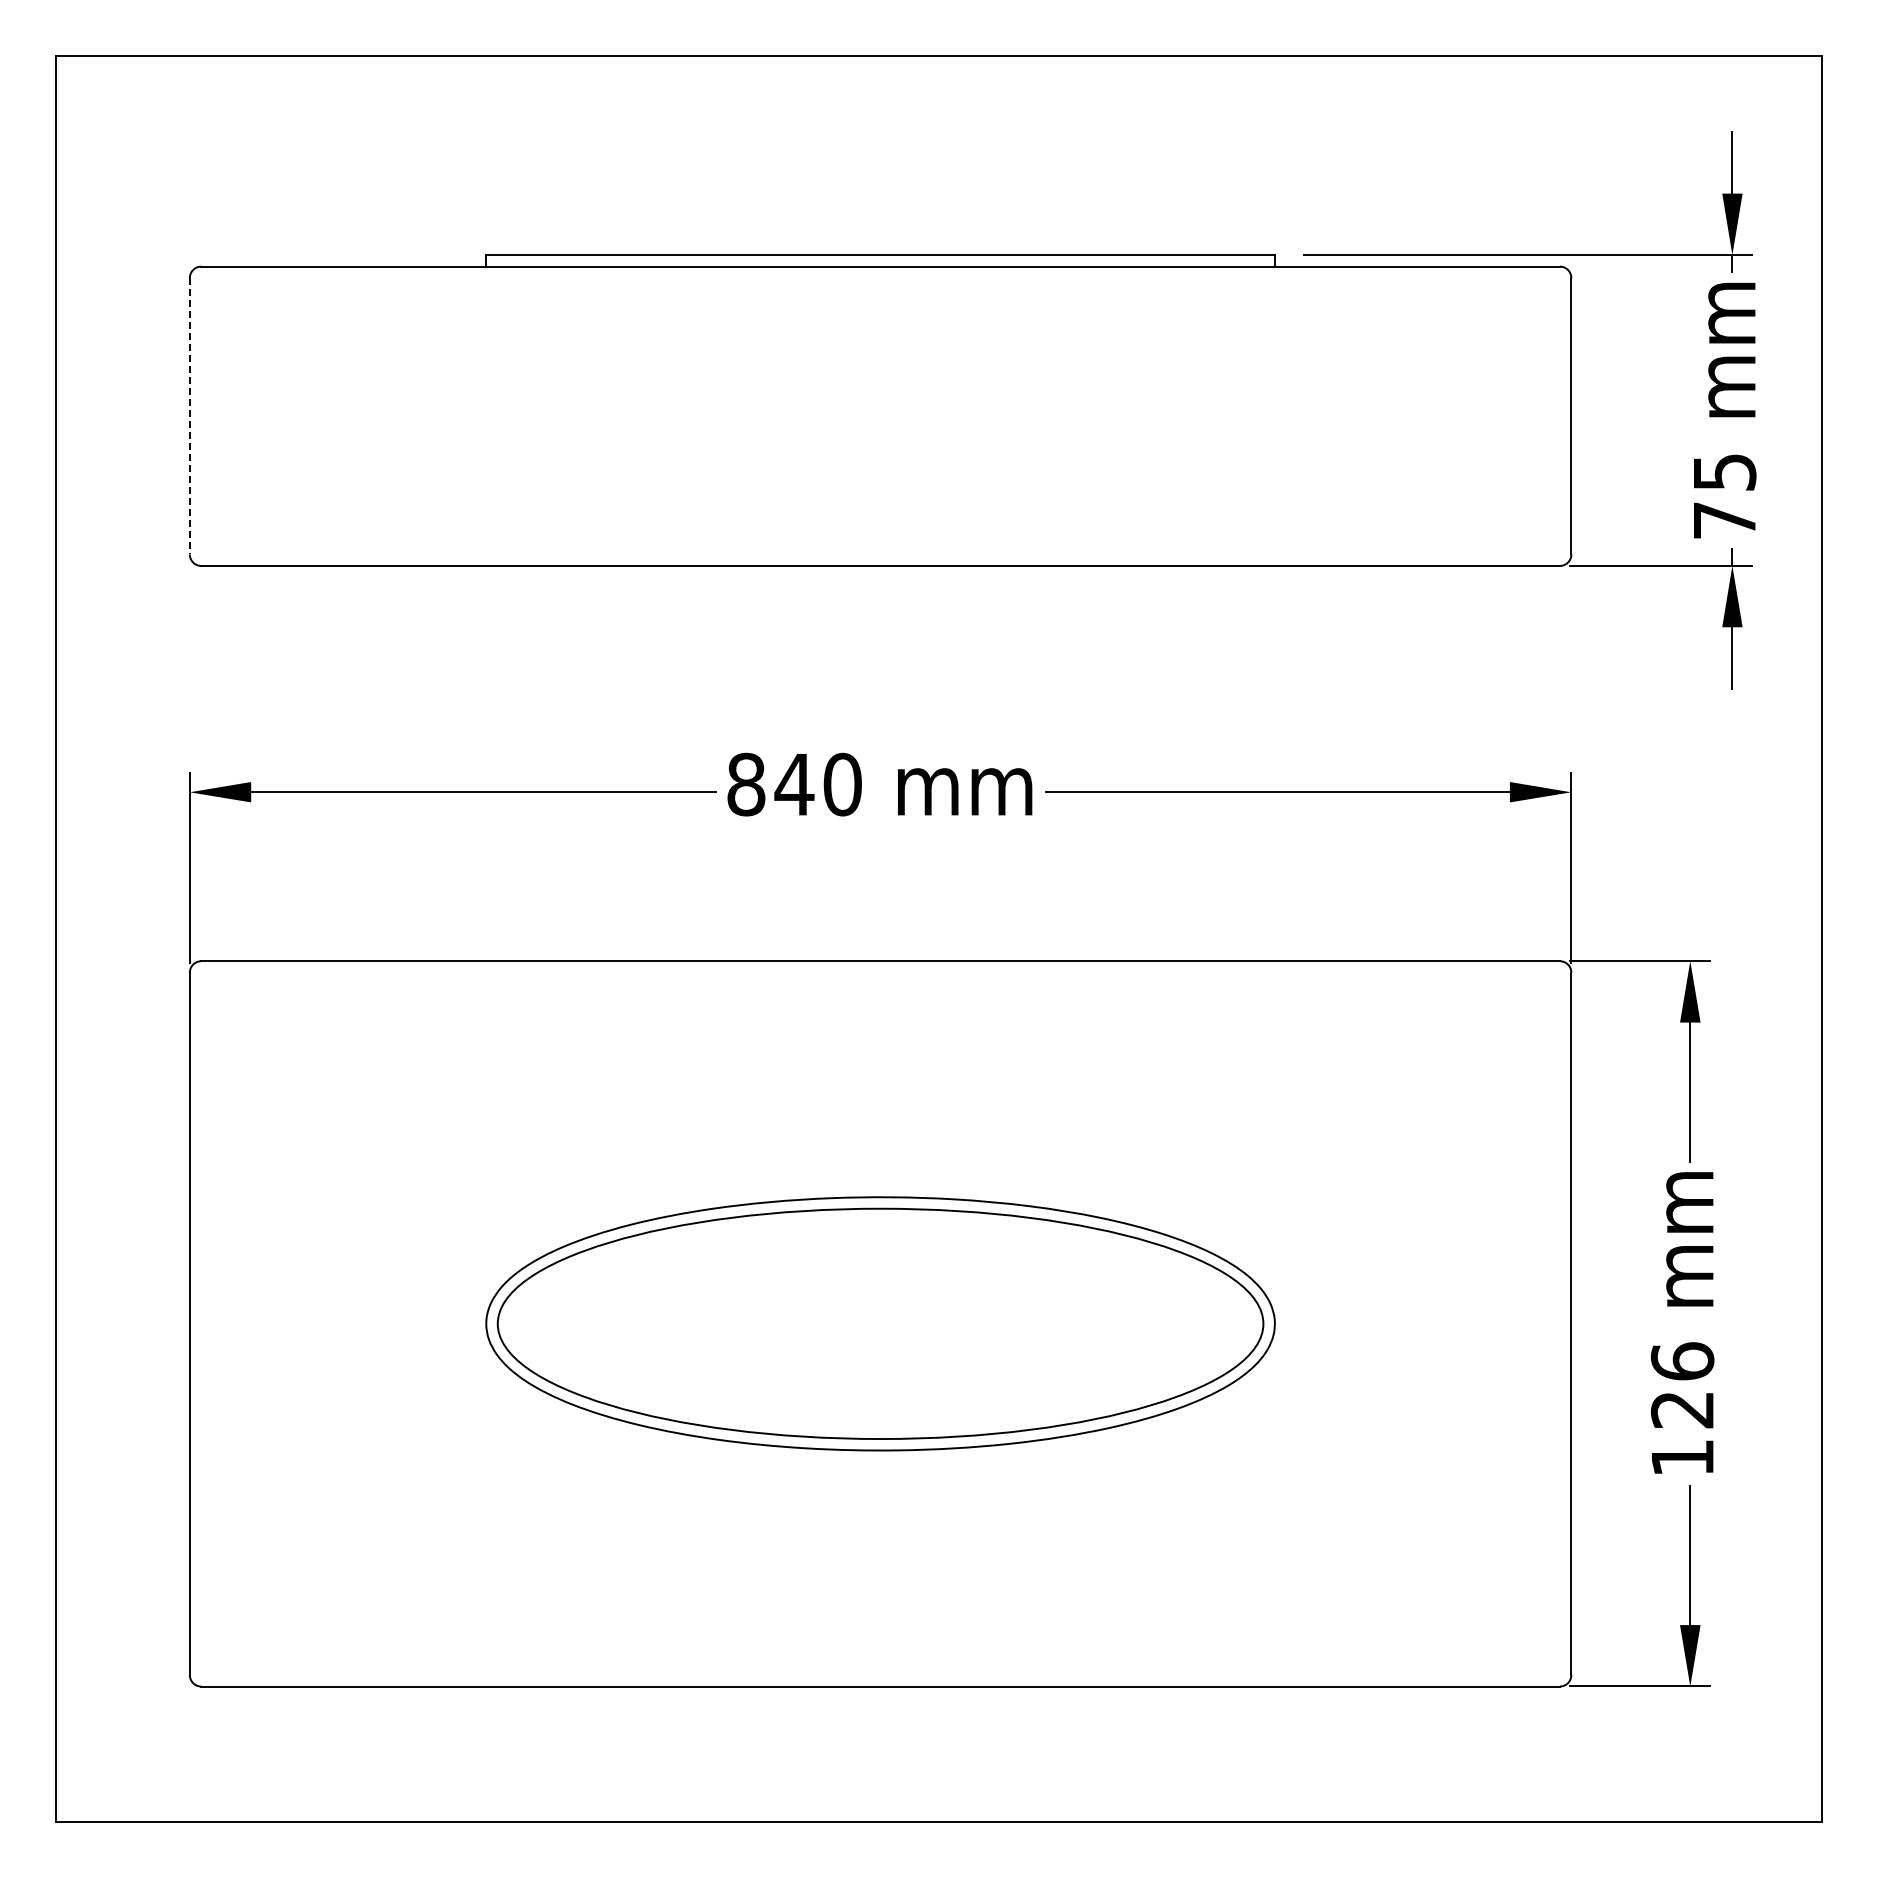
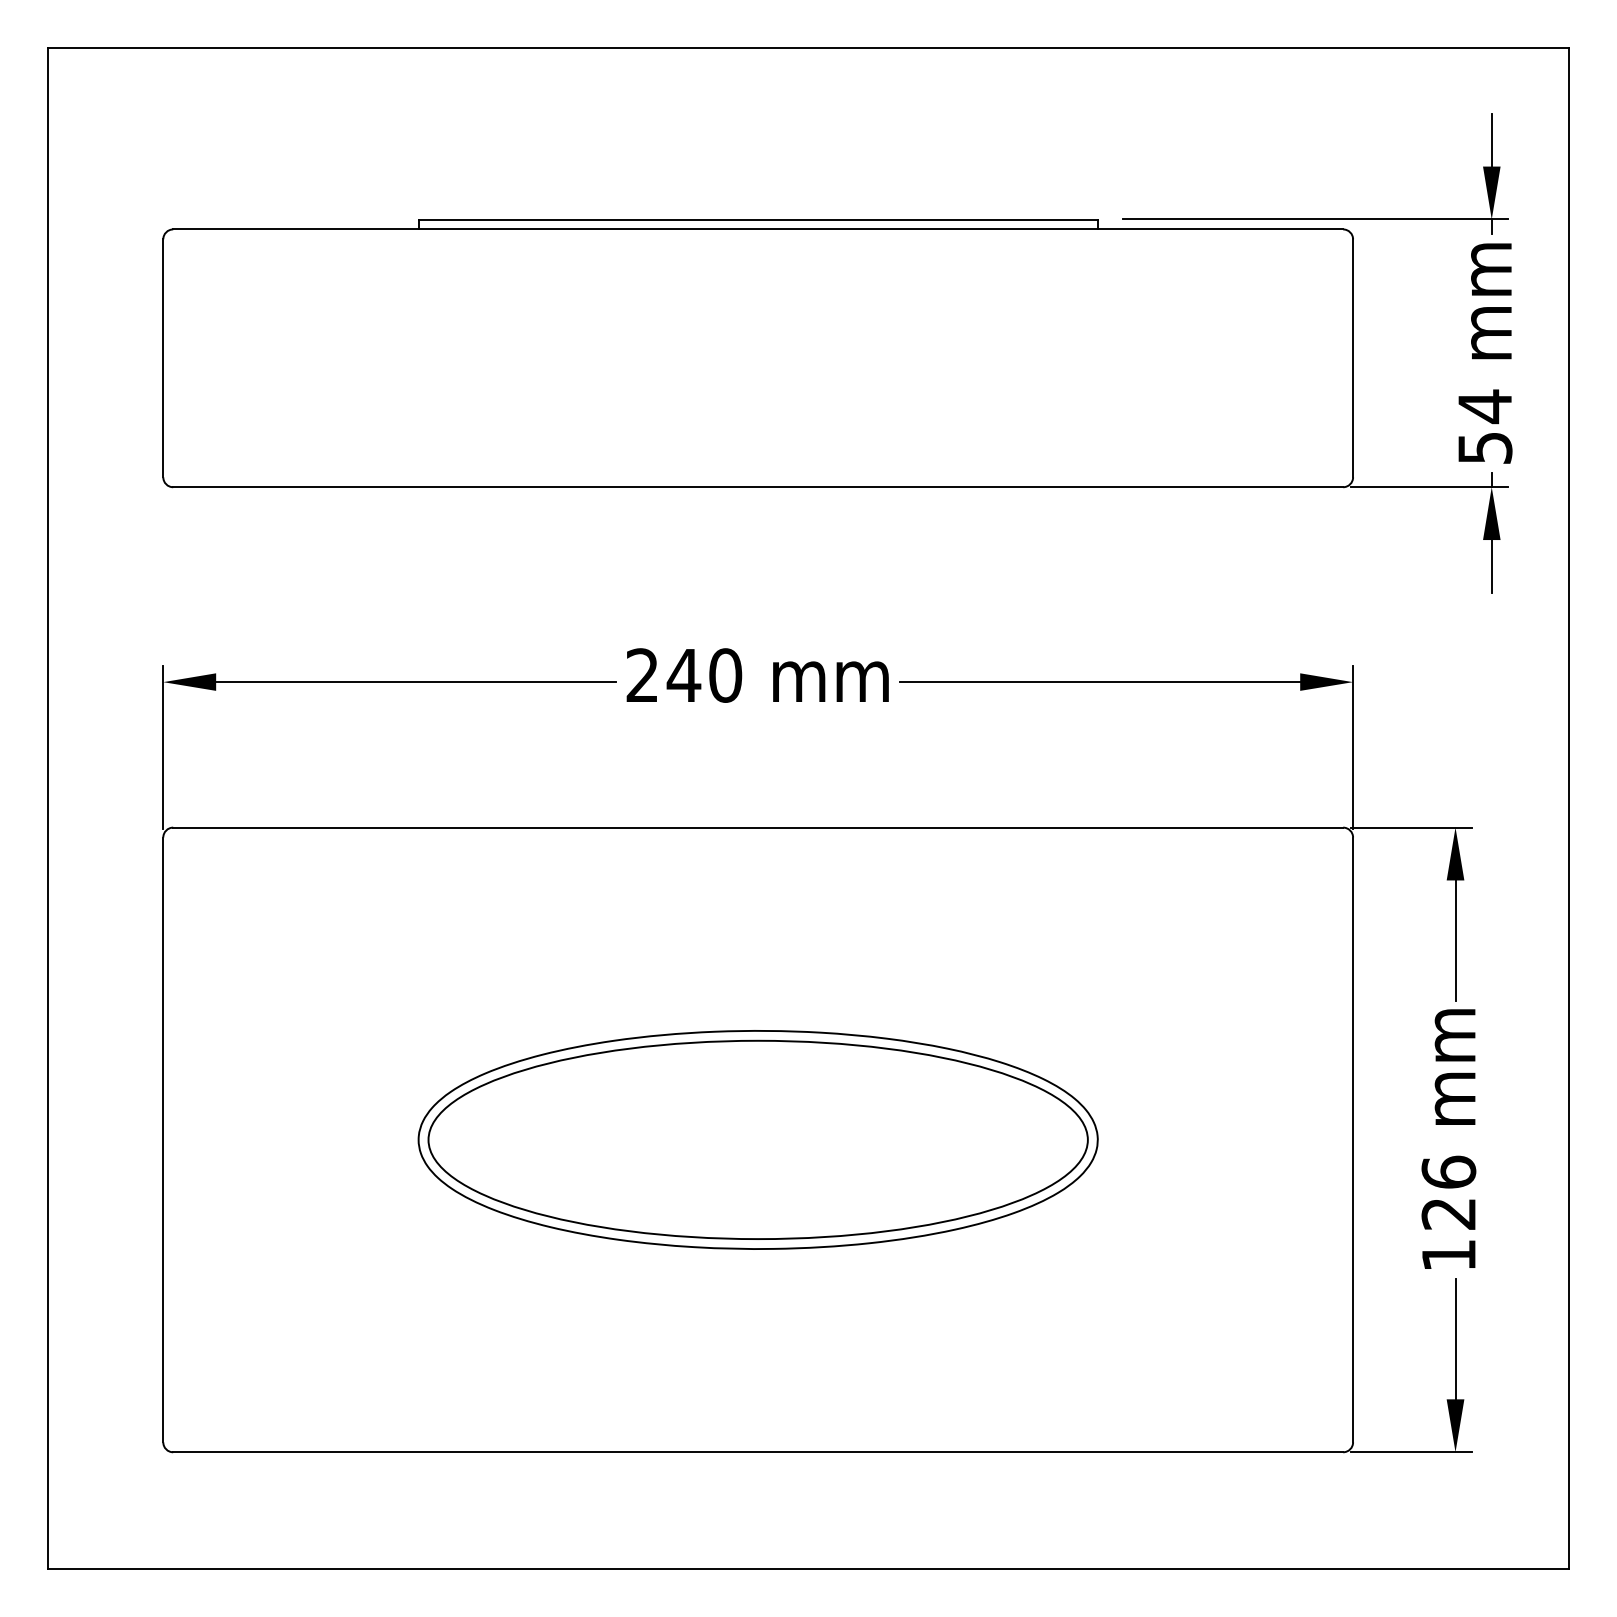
line: (189, 416) -> (163, 358), dashed -> solid
text: (1725, 495) -> (1485, 426), 75 -> 54
text: (746, 784) -> (642, 675), 840 -> 240

